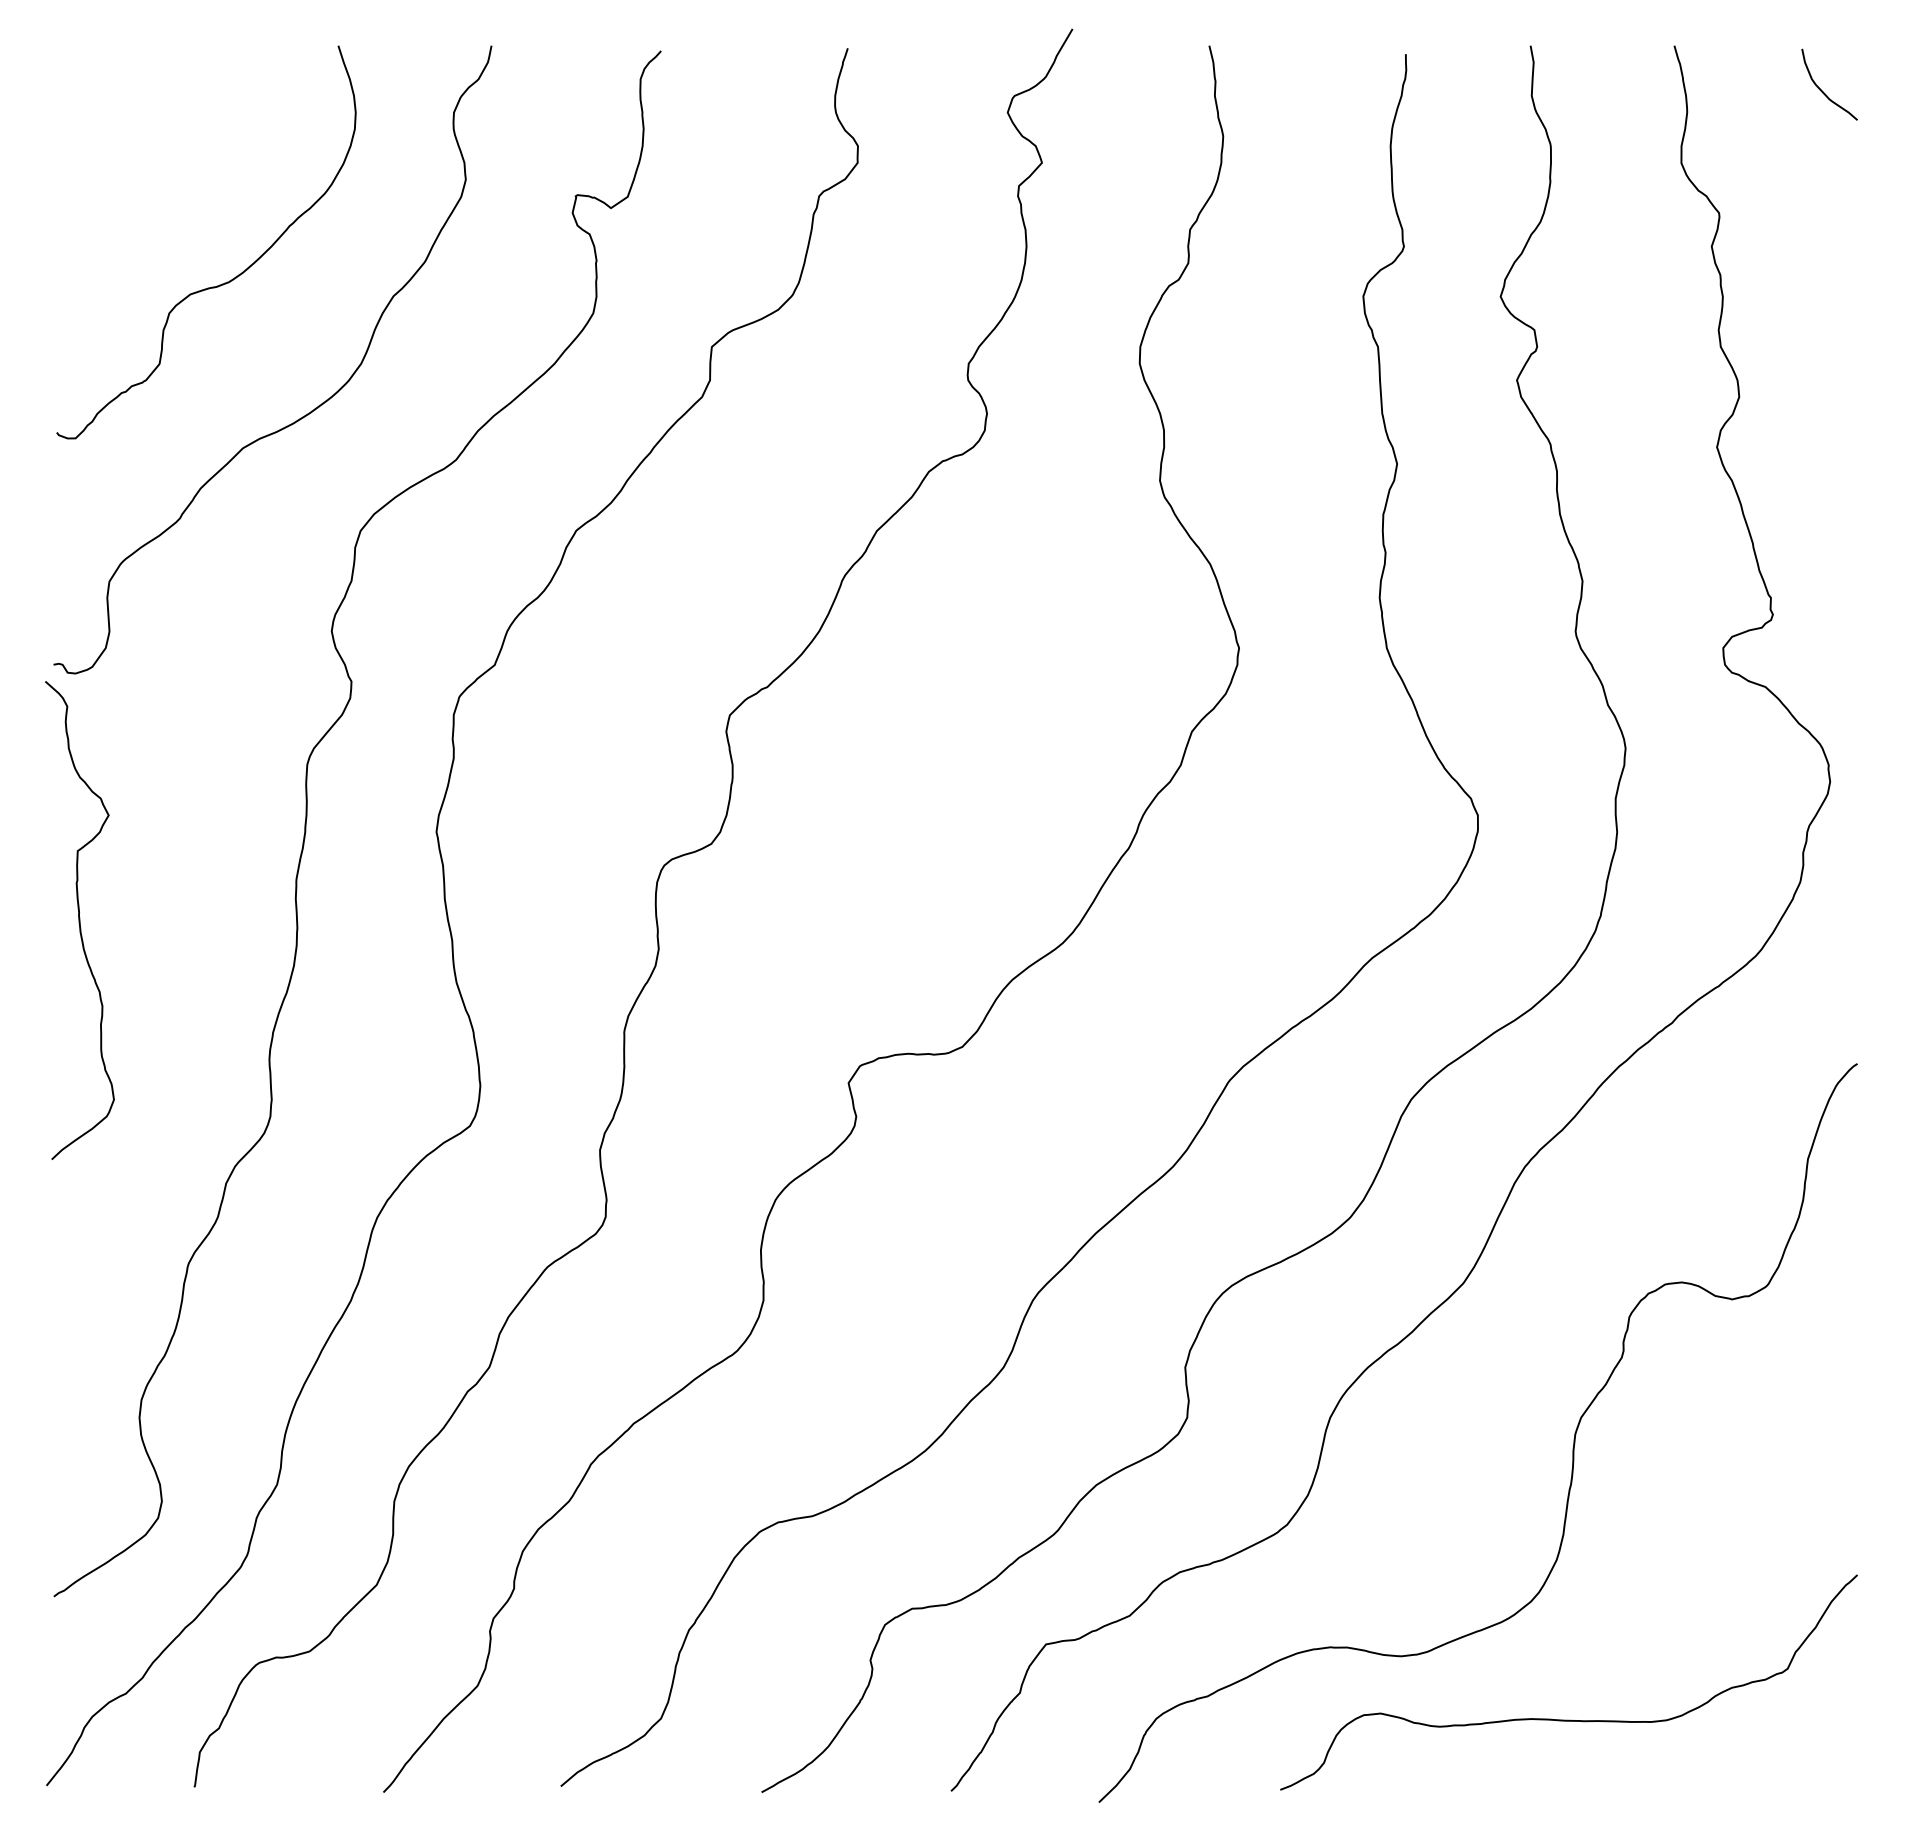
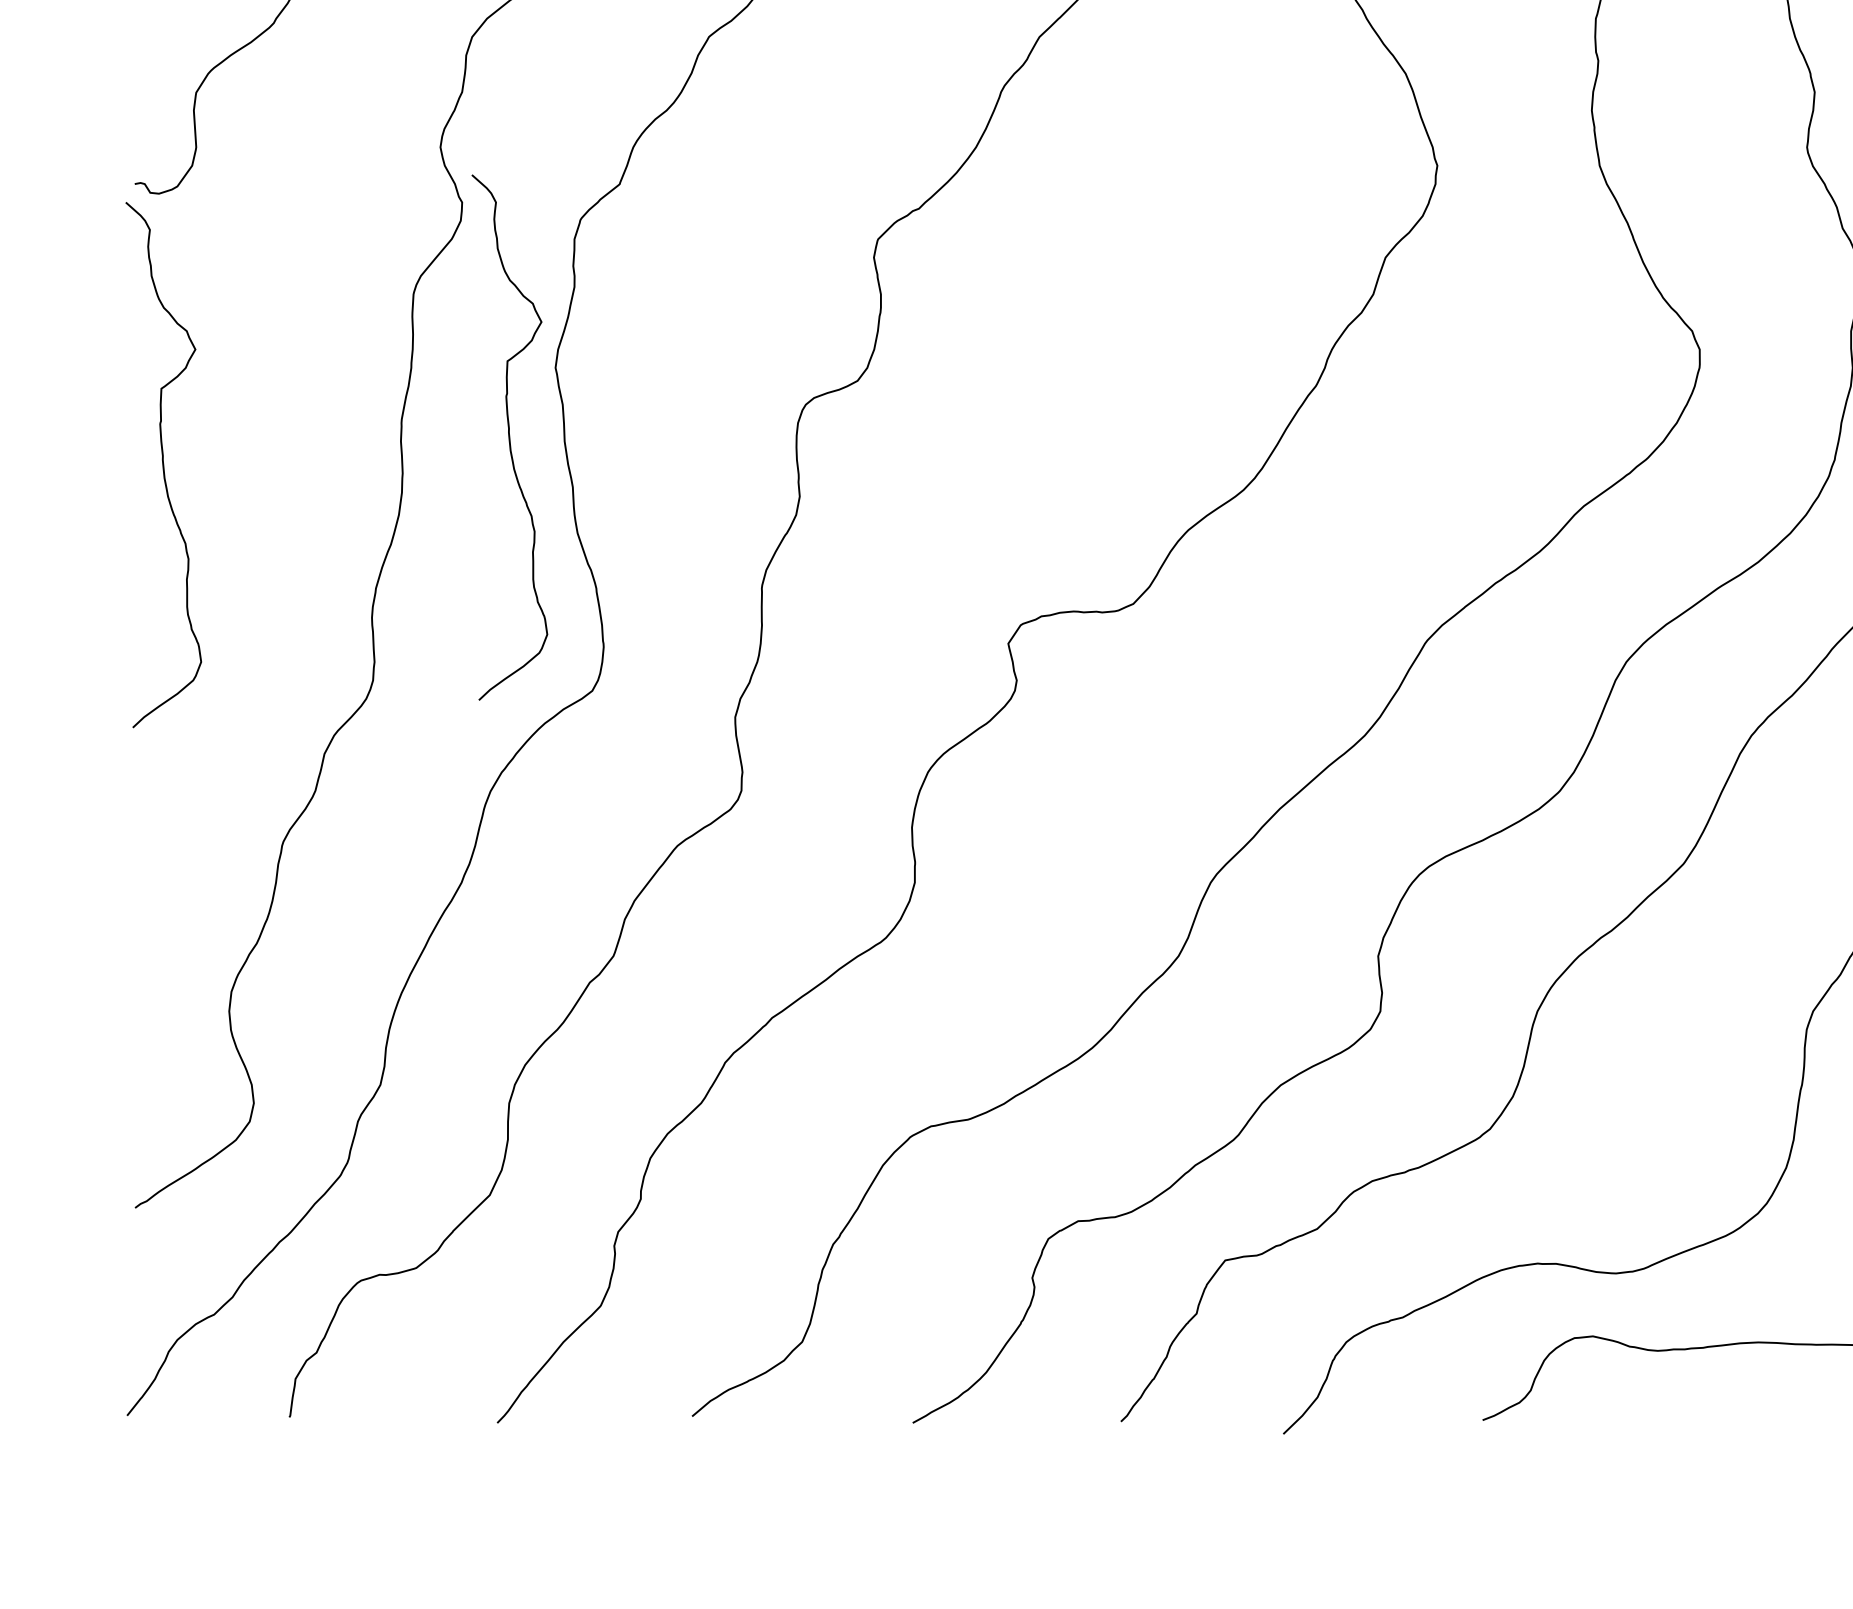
curve: (394, 895) -> (509, 437), added

